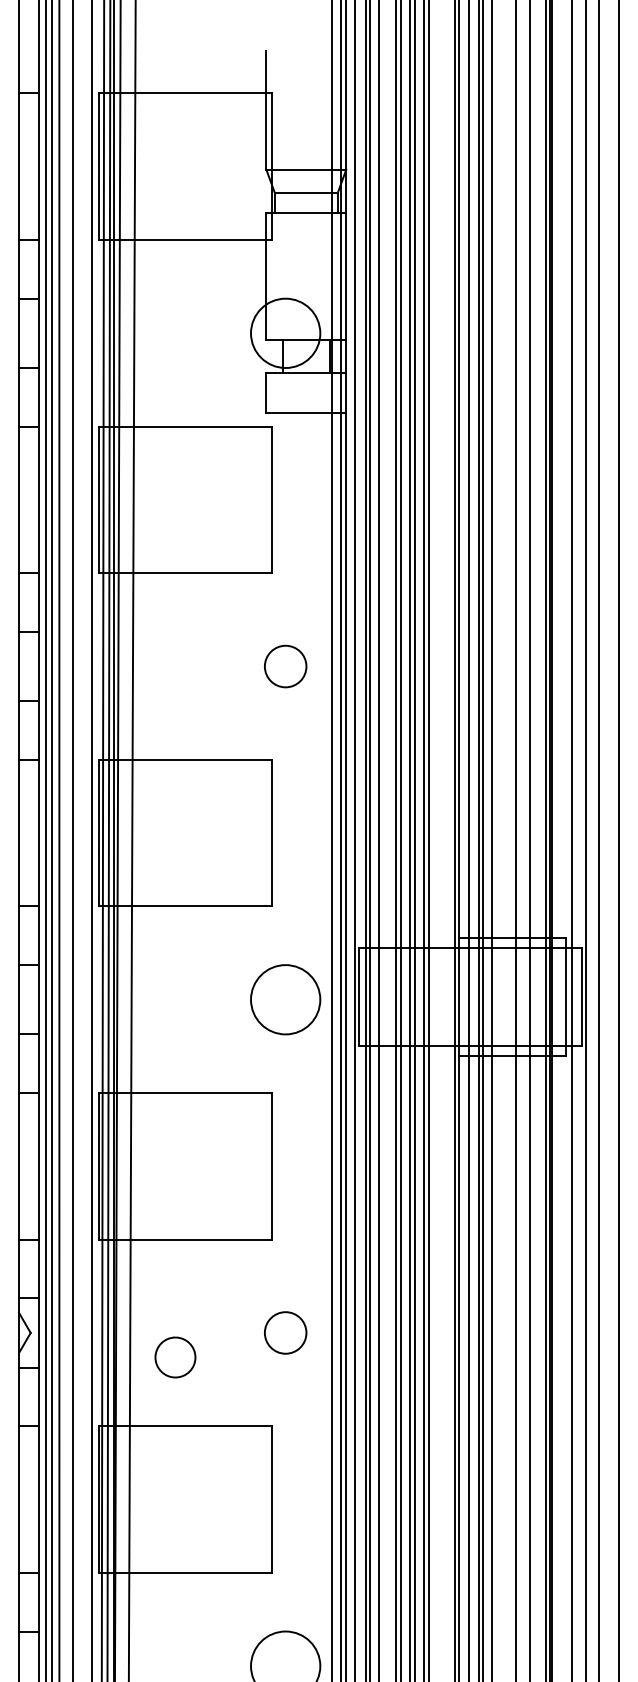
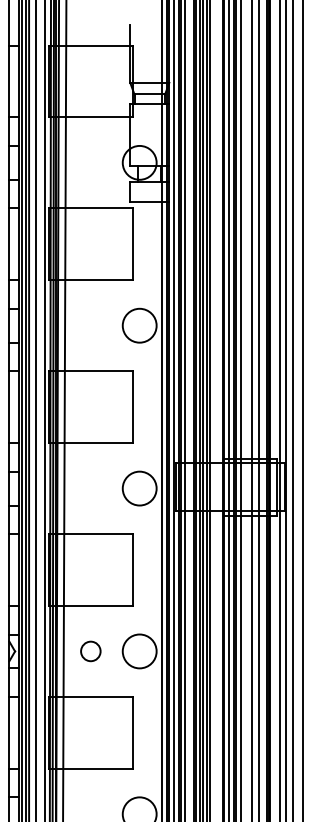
circle: (285, 666) -> (139, 325), size x1.67
circle: (285, 1333) -> (139, 651), size x1.67
circle: (174, 1357) -> (90, 651), moved

